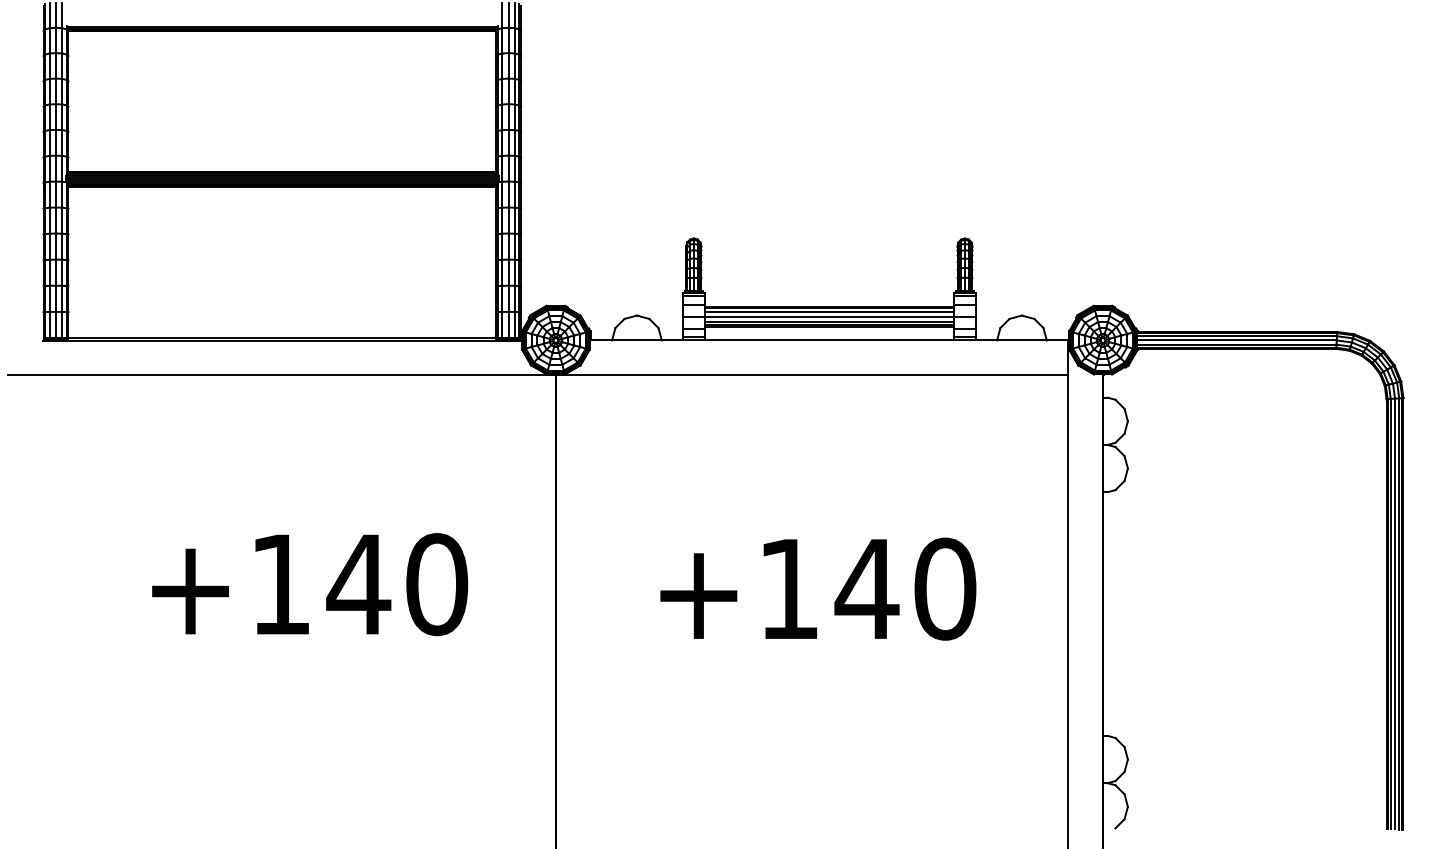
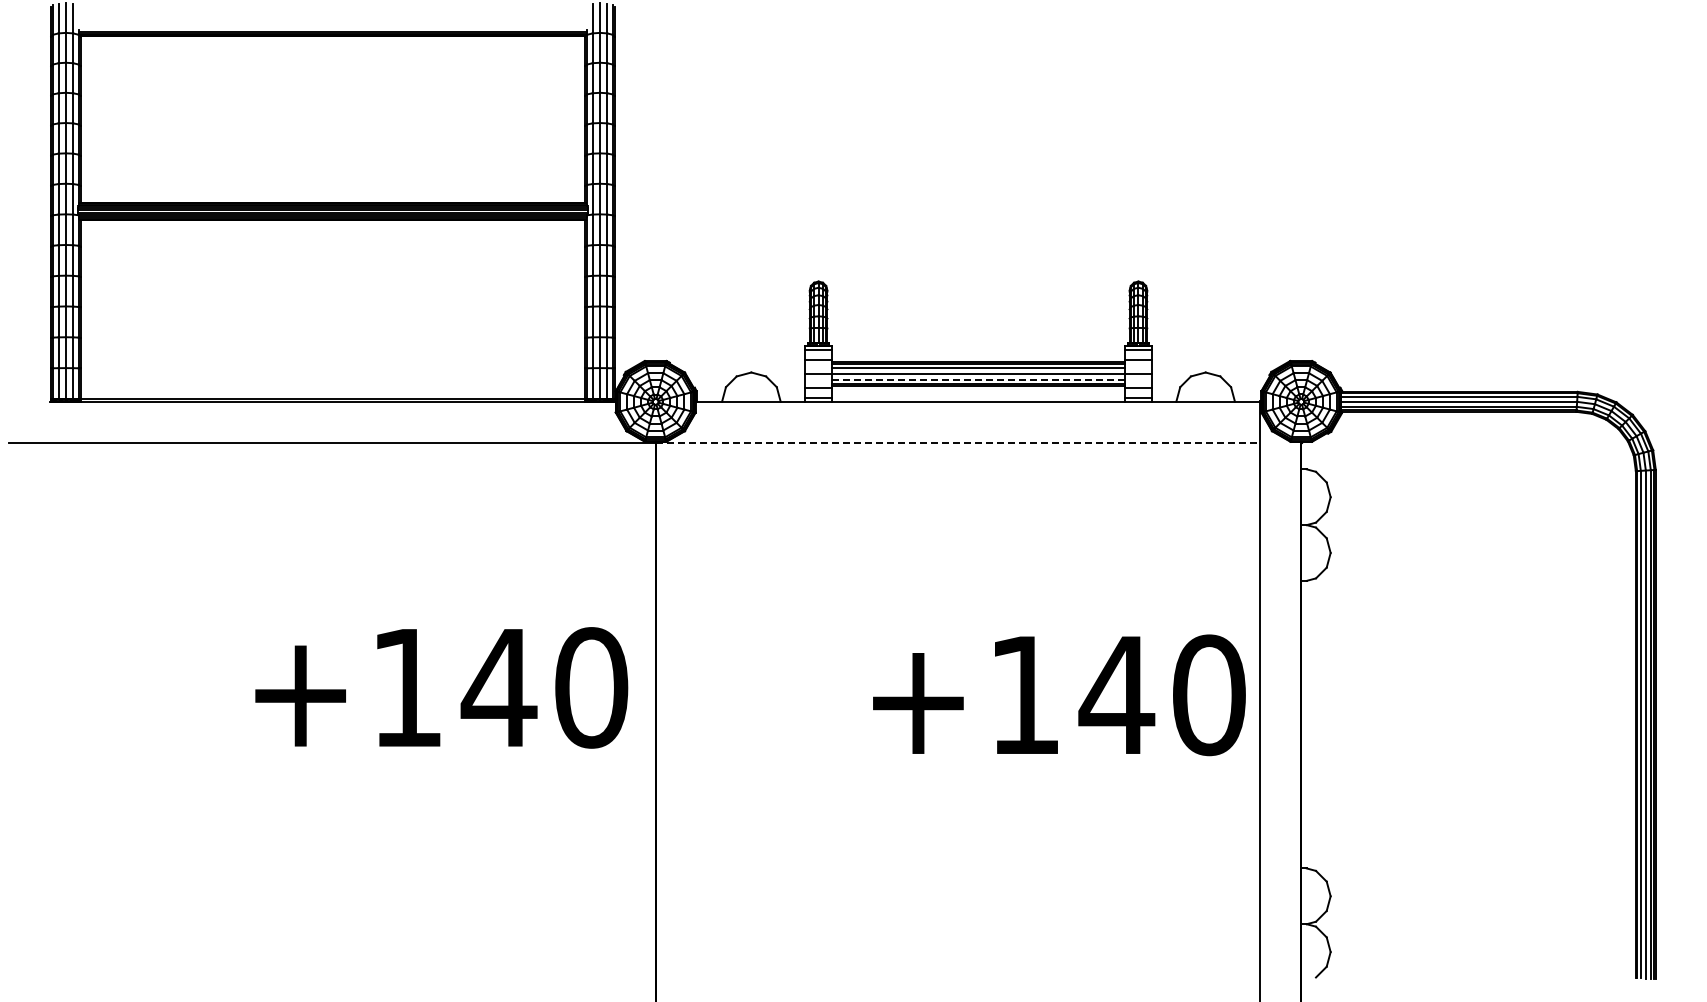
line: (829, 321) -> (978, 379), solid -> dashed
line: (812, 374) -> (958, 442), solid -> dashed
text: (309, 584) -> (441, 687), moved
text: (818, 589) -> (1059, 695), moved

